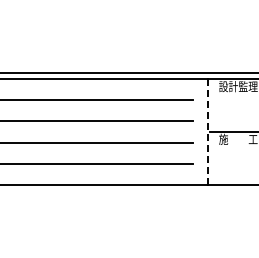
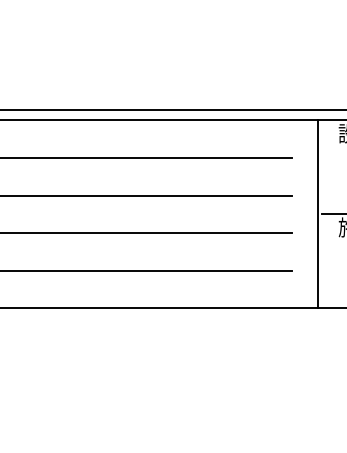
line: (207, 132) -> (318, 215), dashed -> solid

